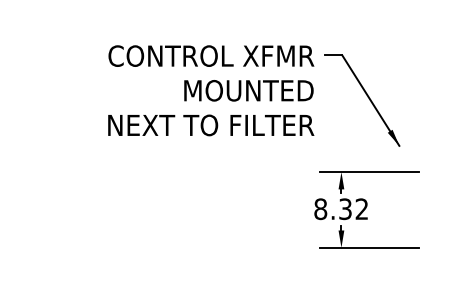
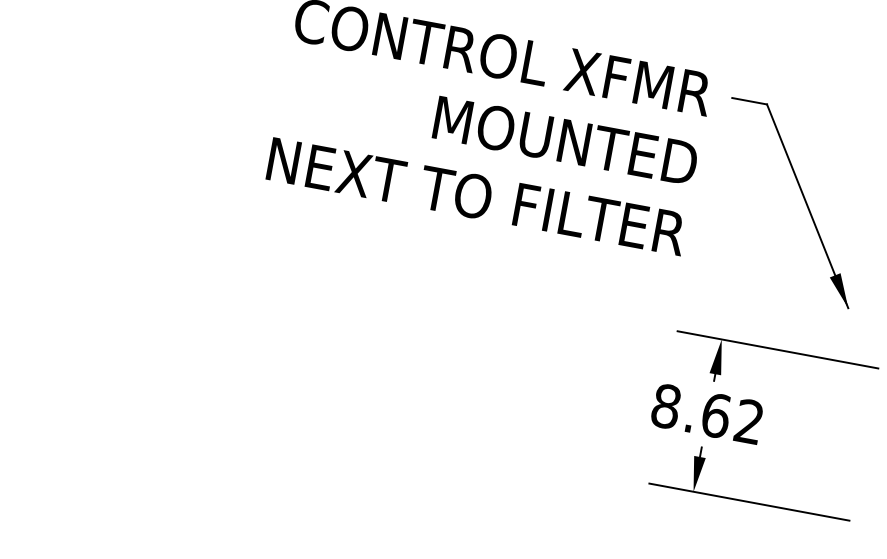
text: (345, 209) -> (716, 416), 8.32 -> 8.62

